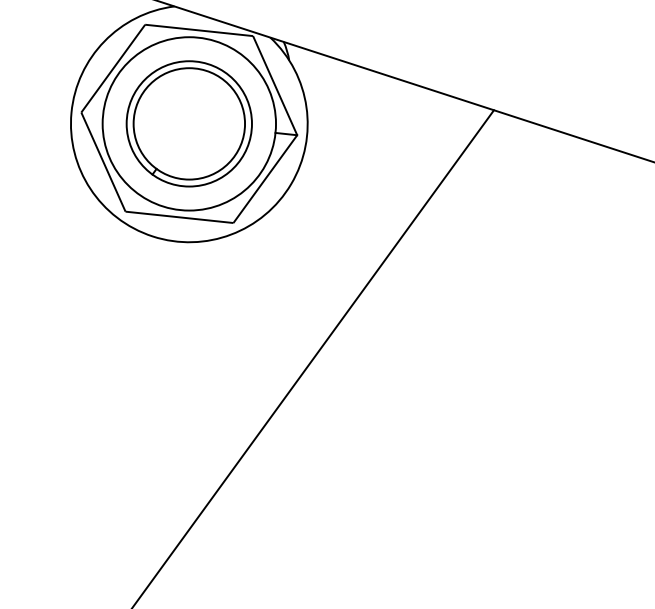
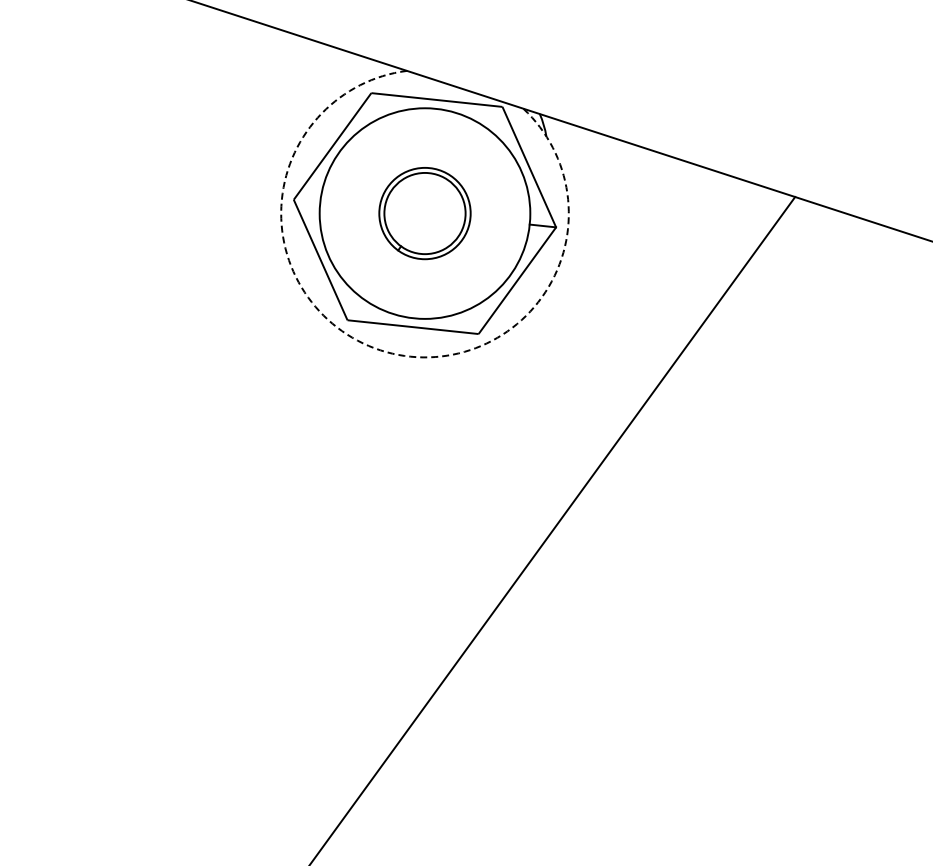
part: (188, 123) -> (424, 213), size x0.6
arc: (152, 236) -> (380, 350), solid -> dashed

